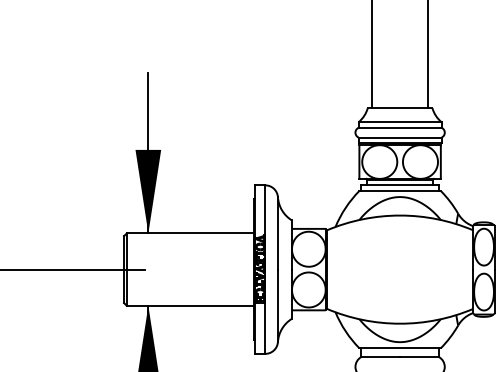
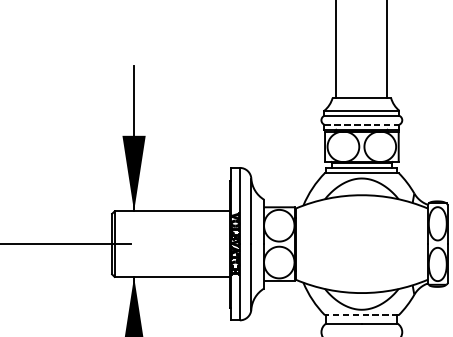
line: (400, 137) -> (362, 124), solid -> dashed
line: (400, 348) -> (362, 315), solid -> dashed

